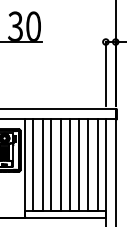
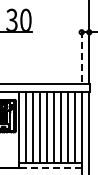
line: (105, 73) -> (81, 56), solid -> dashed
line: (65, 217) -> (50, 167), solid -> dashed

